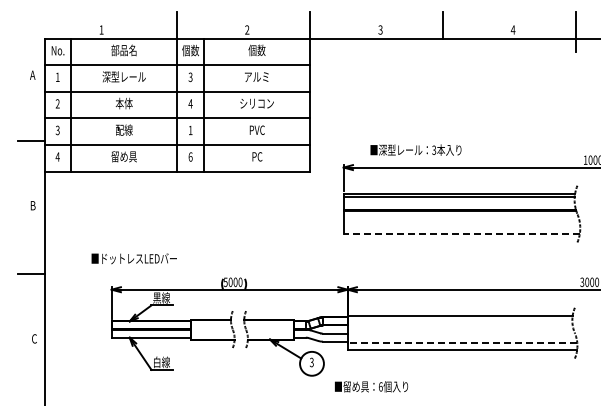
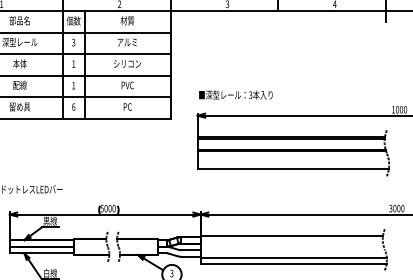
text: (256, 50) -> (127, 20), 個数 -> 材質
text: (190, 103) -> (73, 63), 4 -> 1
text: (415, 149) -> (235, 94), moved
line: (461, 234) -> (293, 169), dashed -> solid
line: (462, 342) -> (293, 257), dashed -> solid

